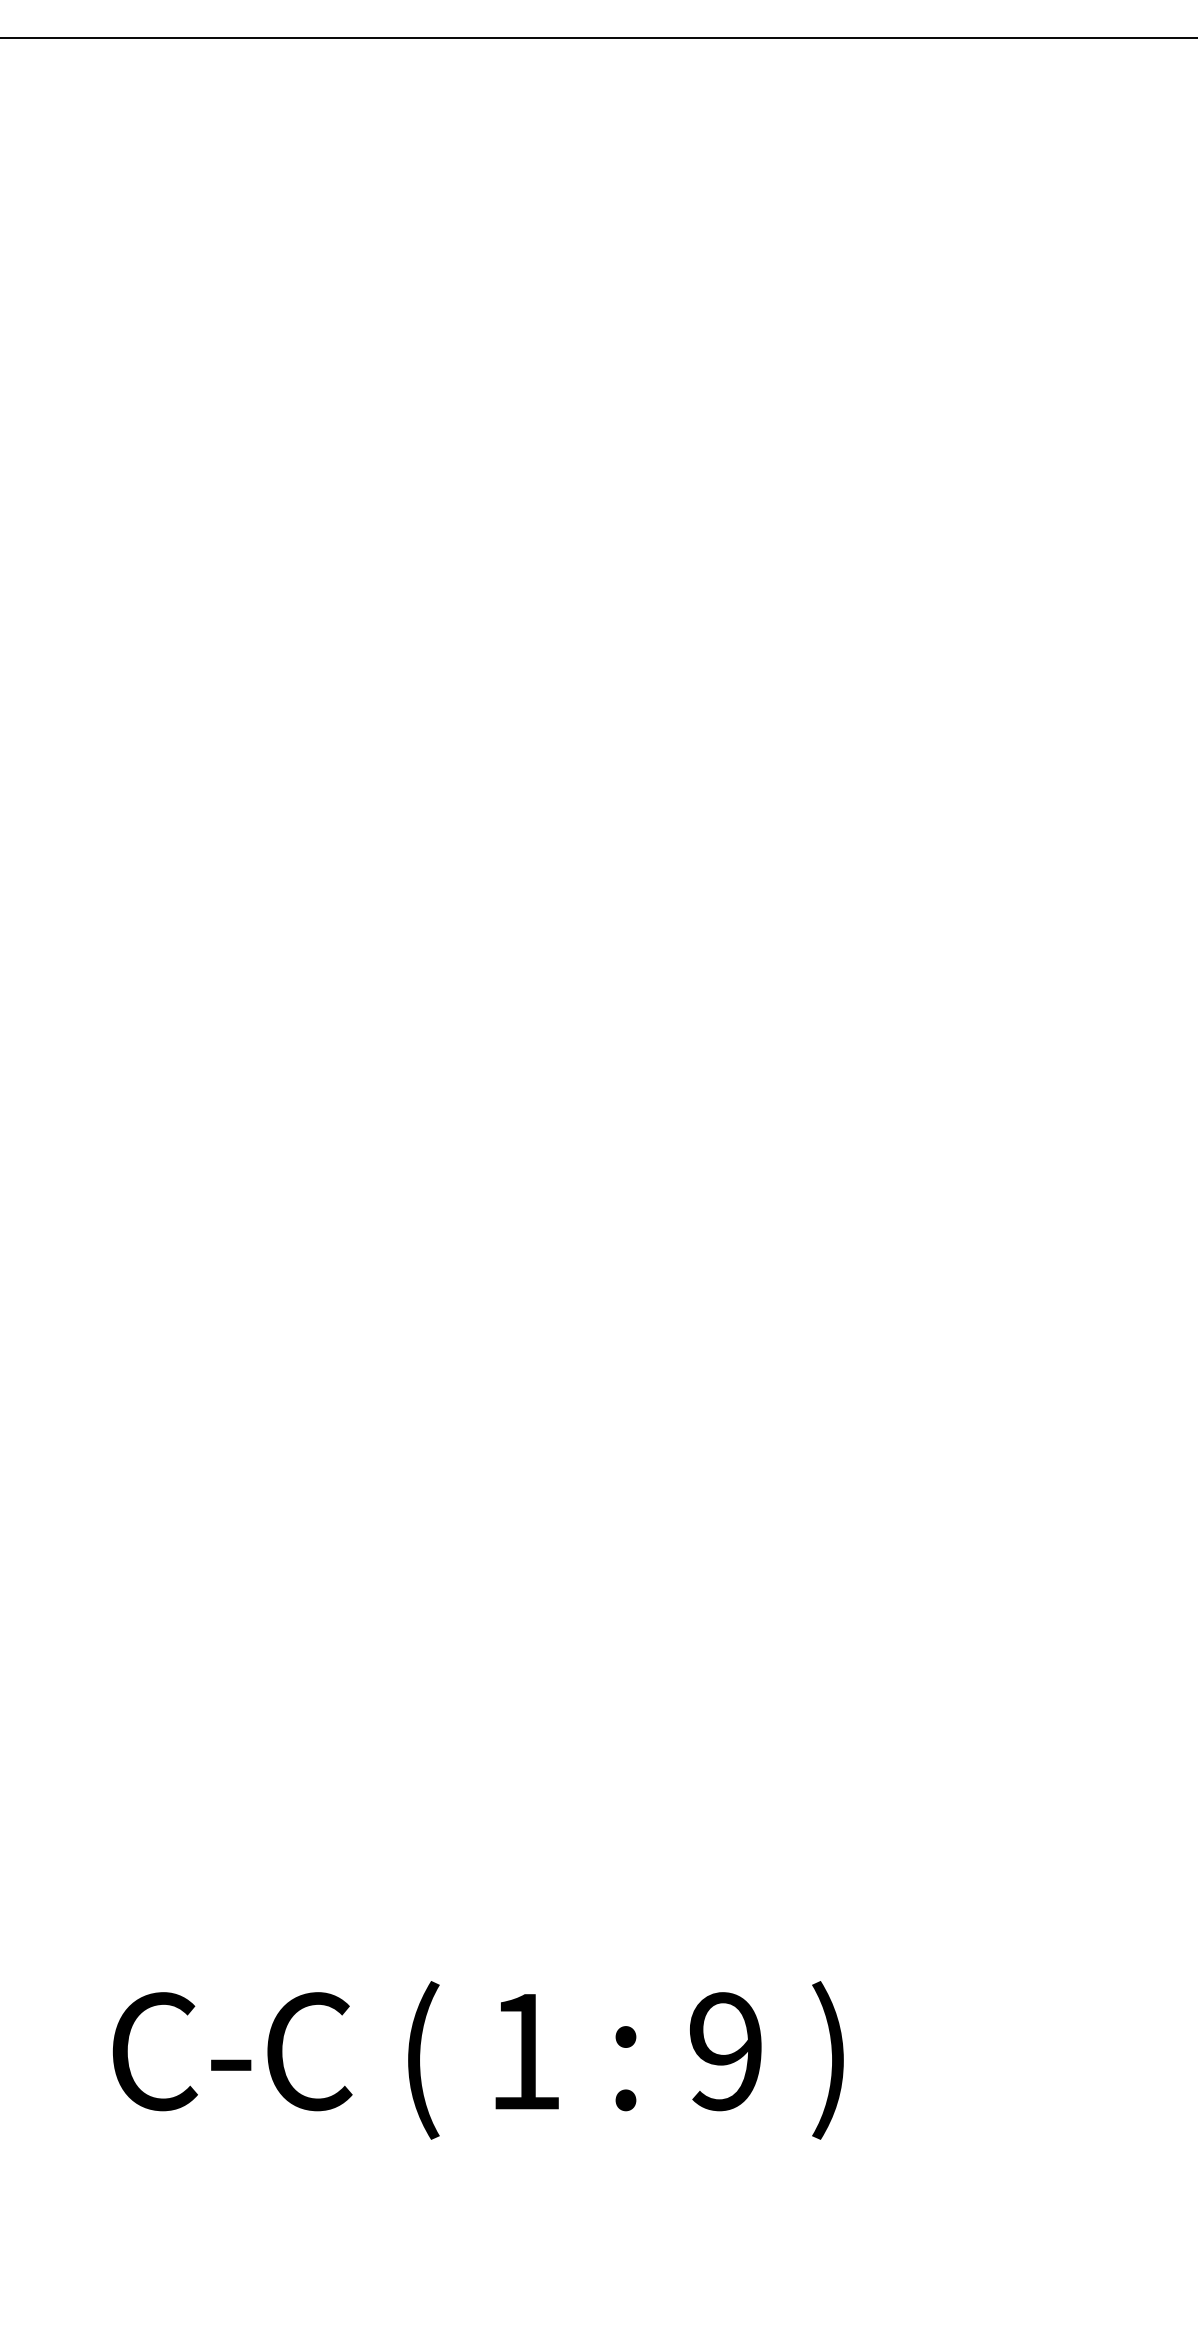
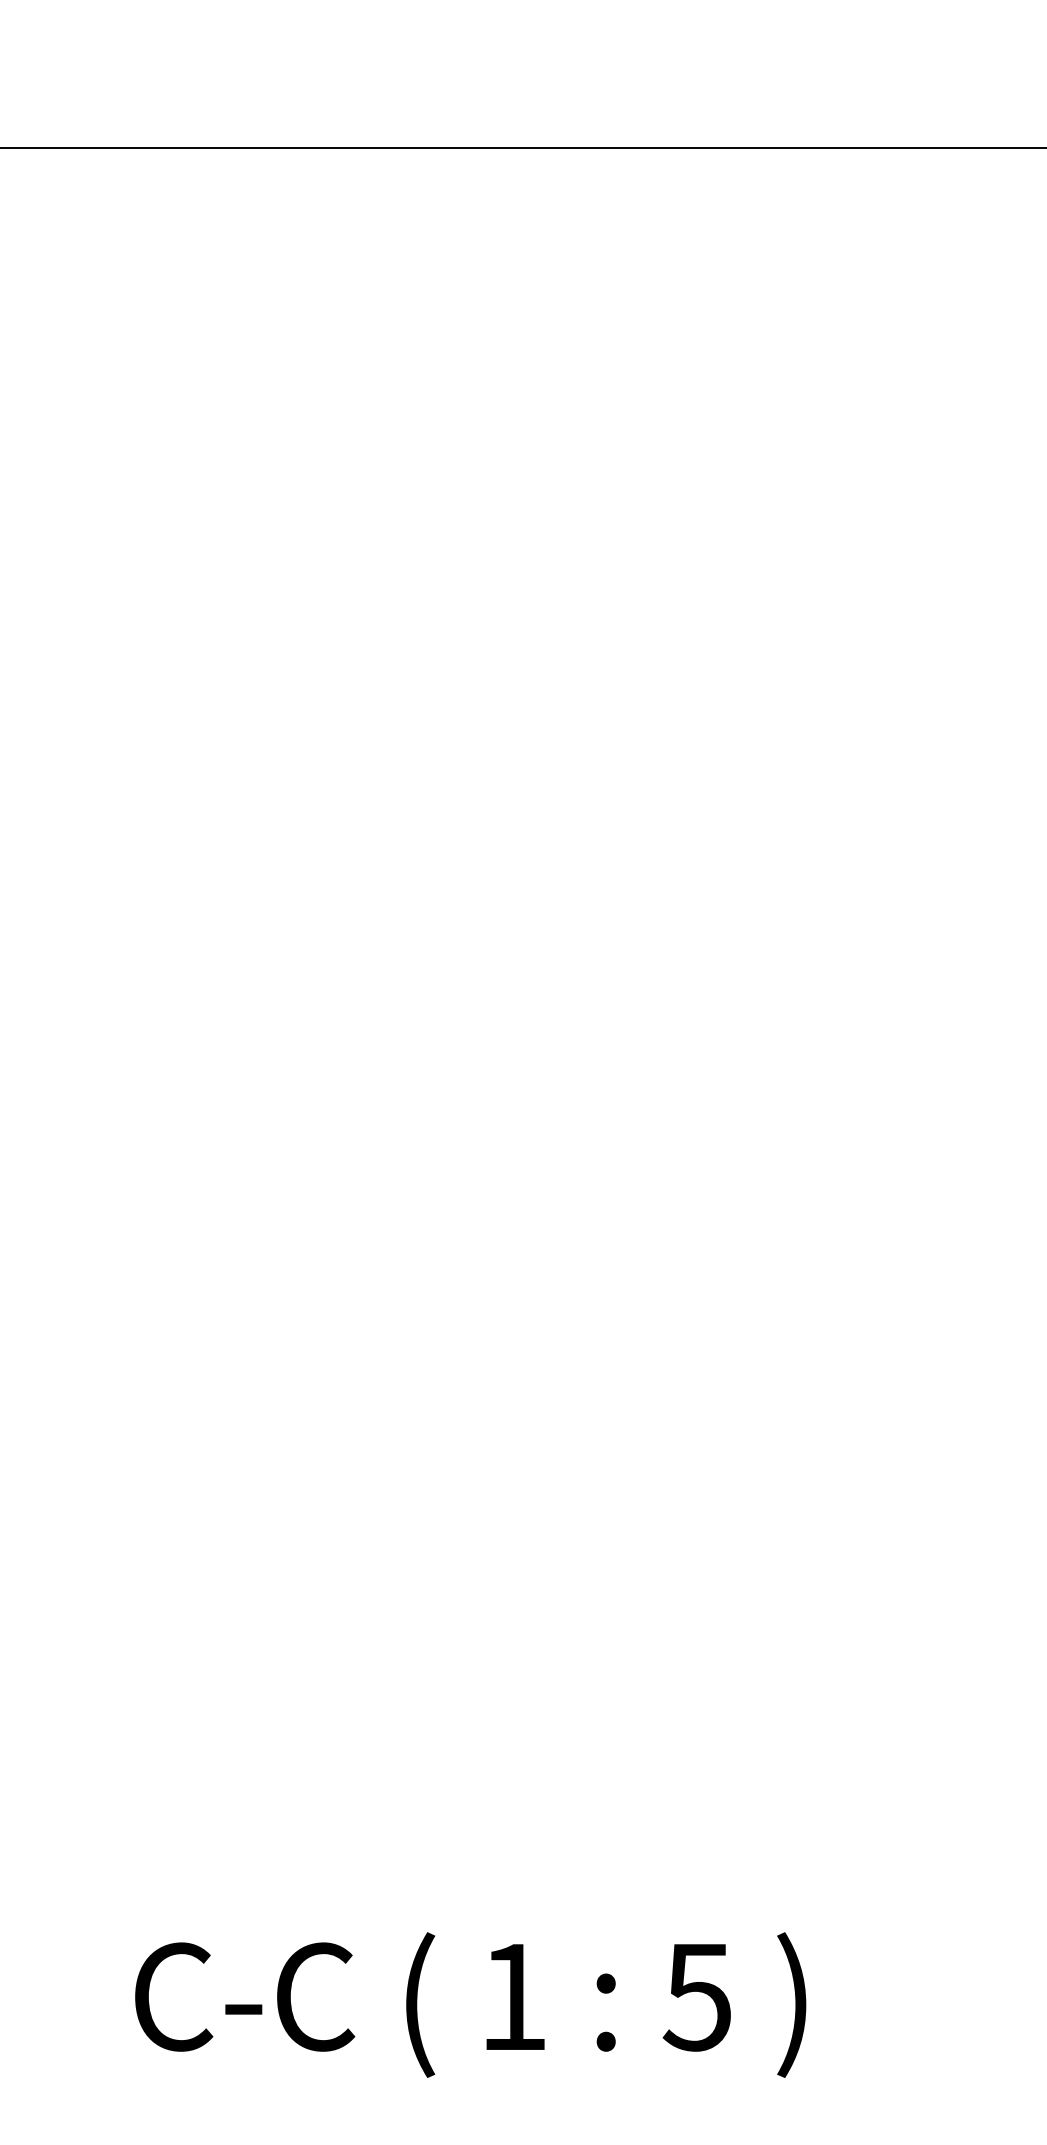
text: (724, 2051) -> (696, 1996), 9 -> 5

